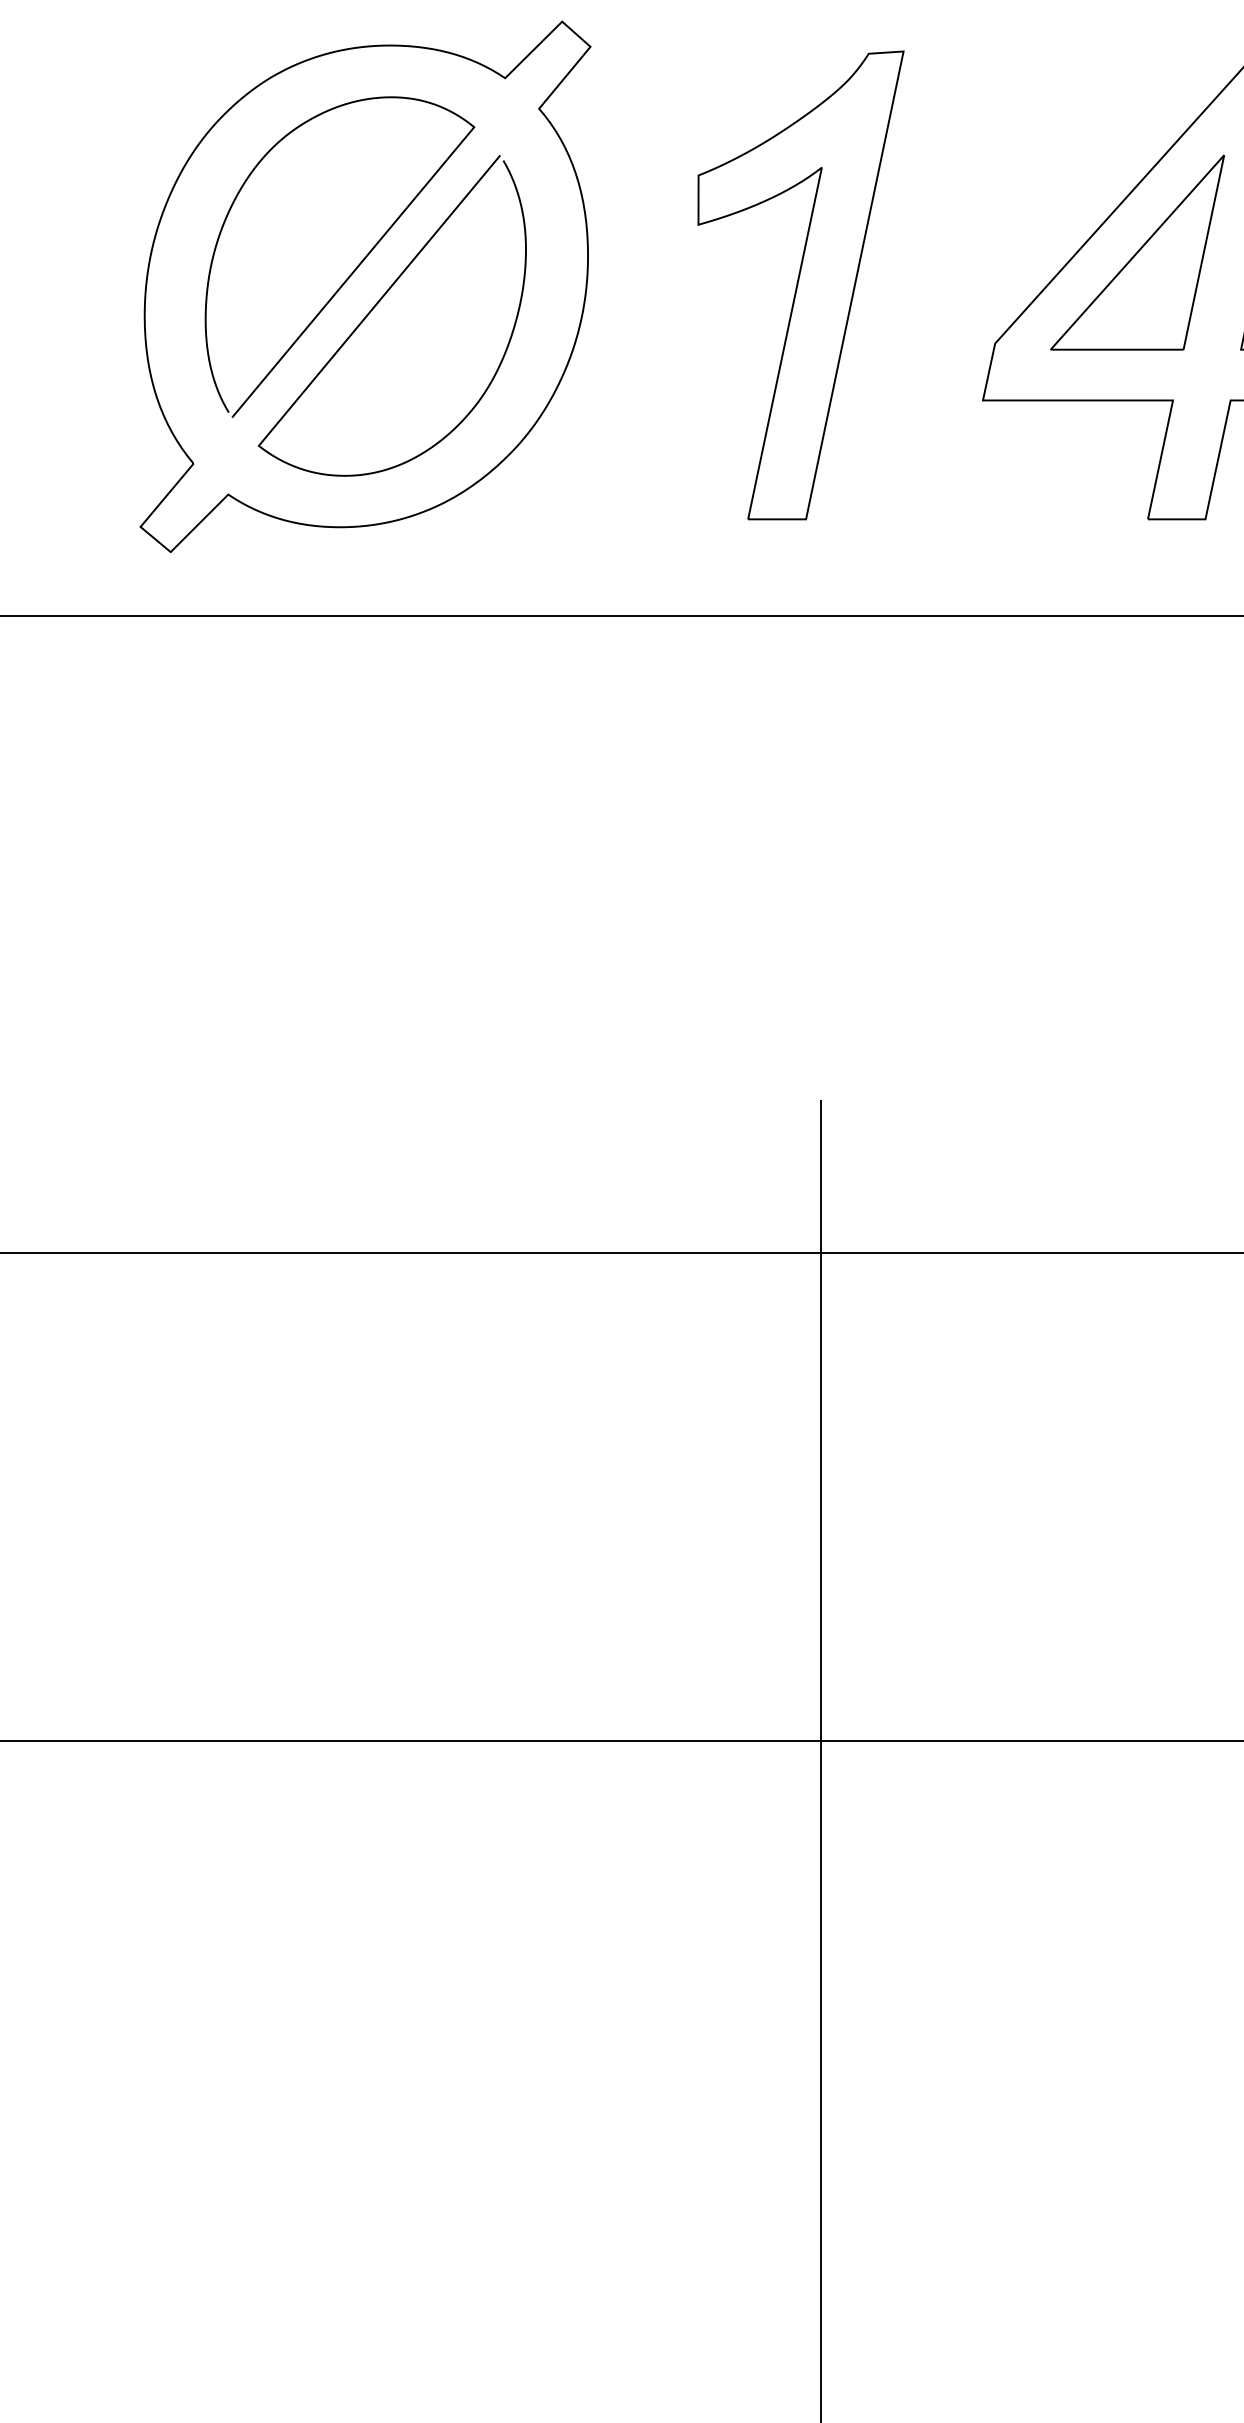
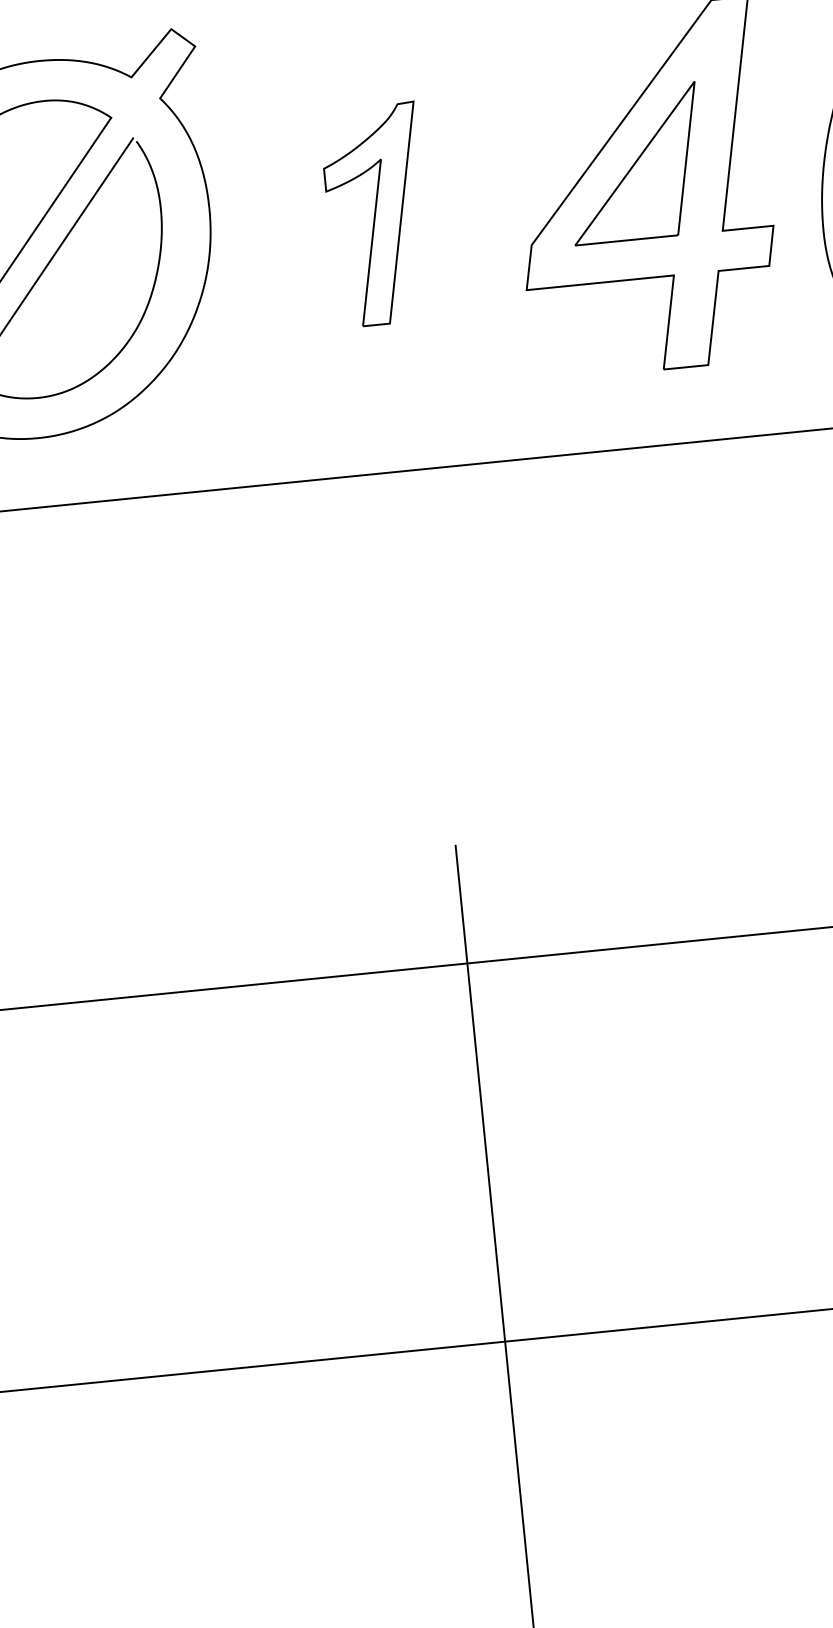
part: (800, 285) -> (376, 215), size x0.6

